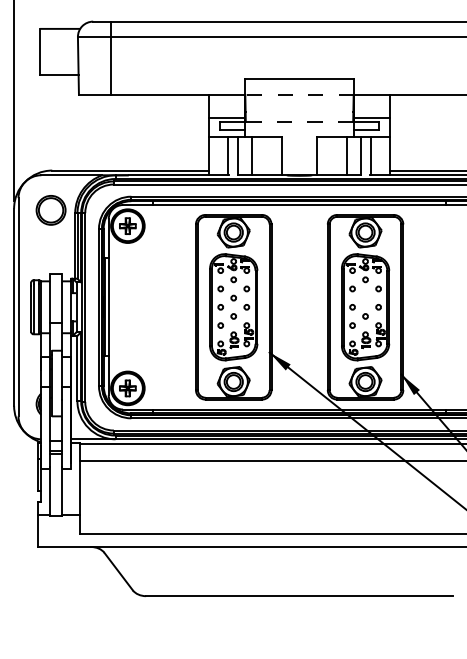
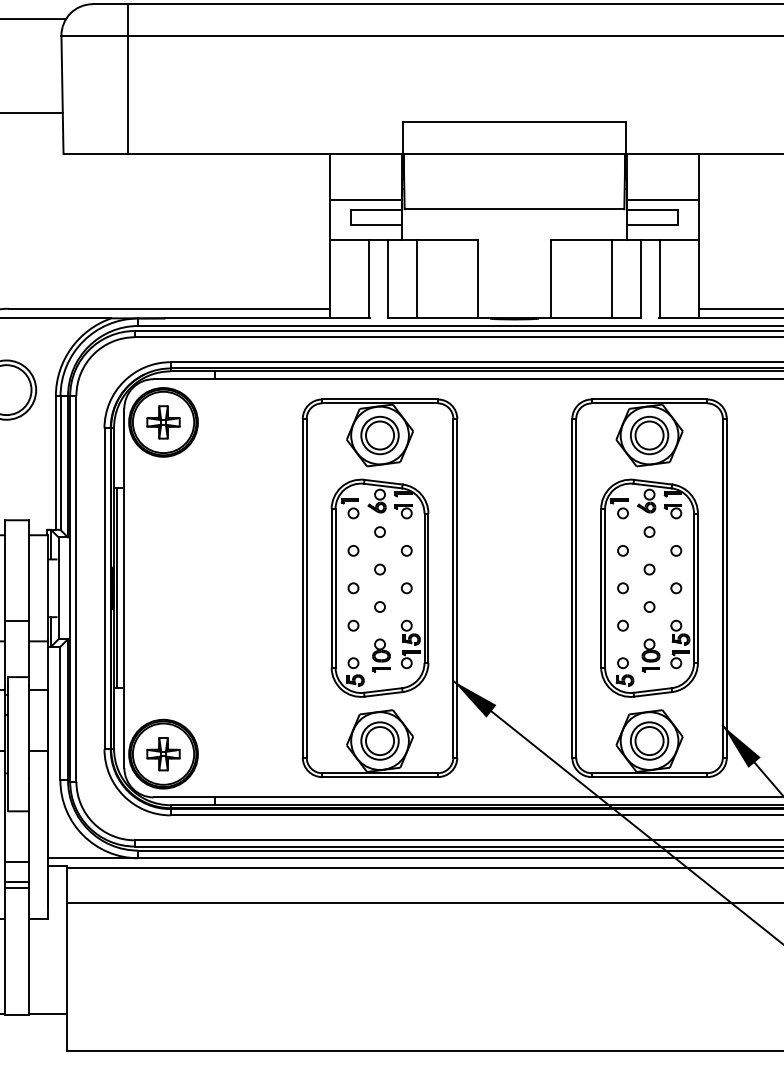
line: (299, 94) -> (514, 153), dashed -> solid
line: (299, 121) -> (514, 208), dashed -> solid
circle: (365, 297) -> (649, 568), added

